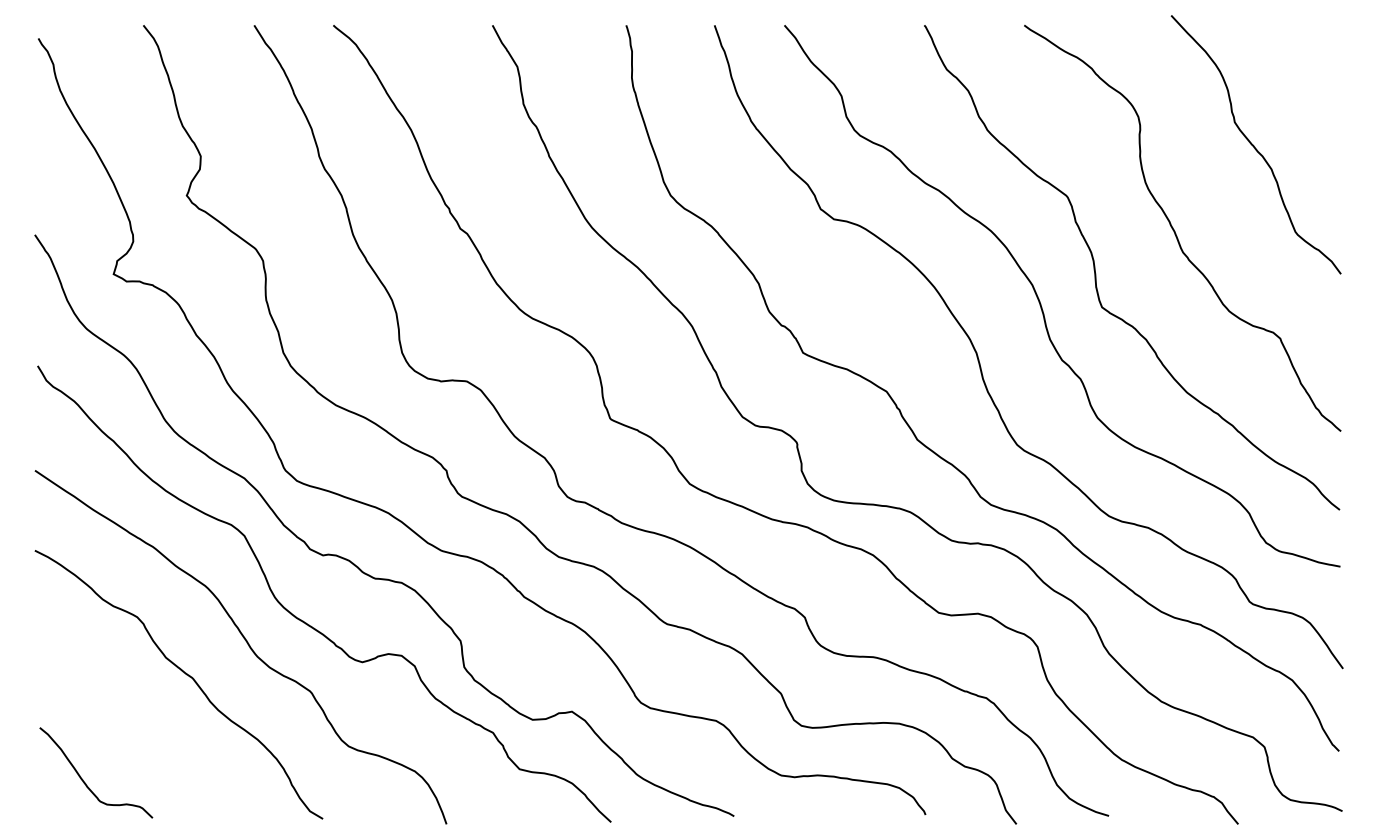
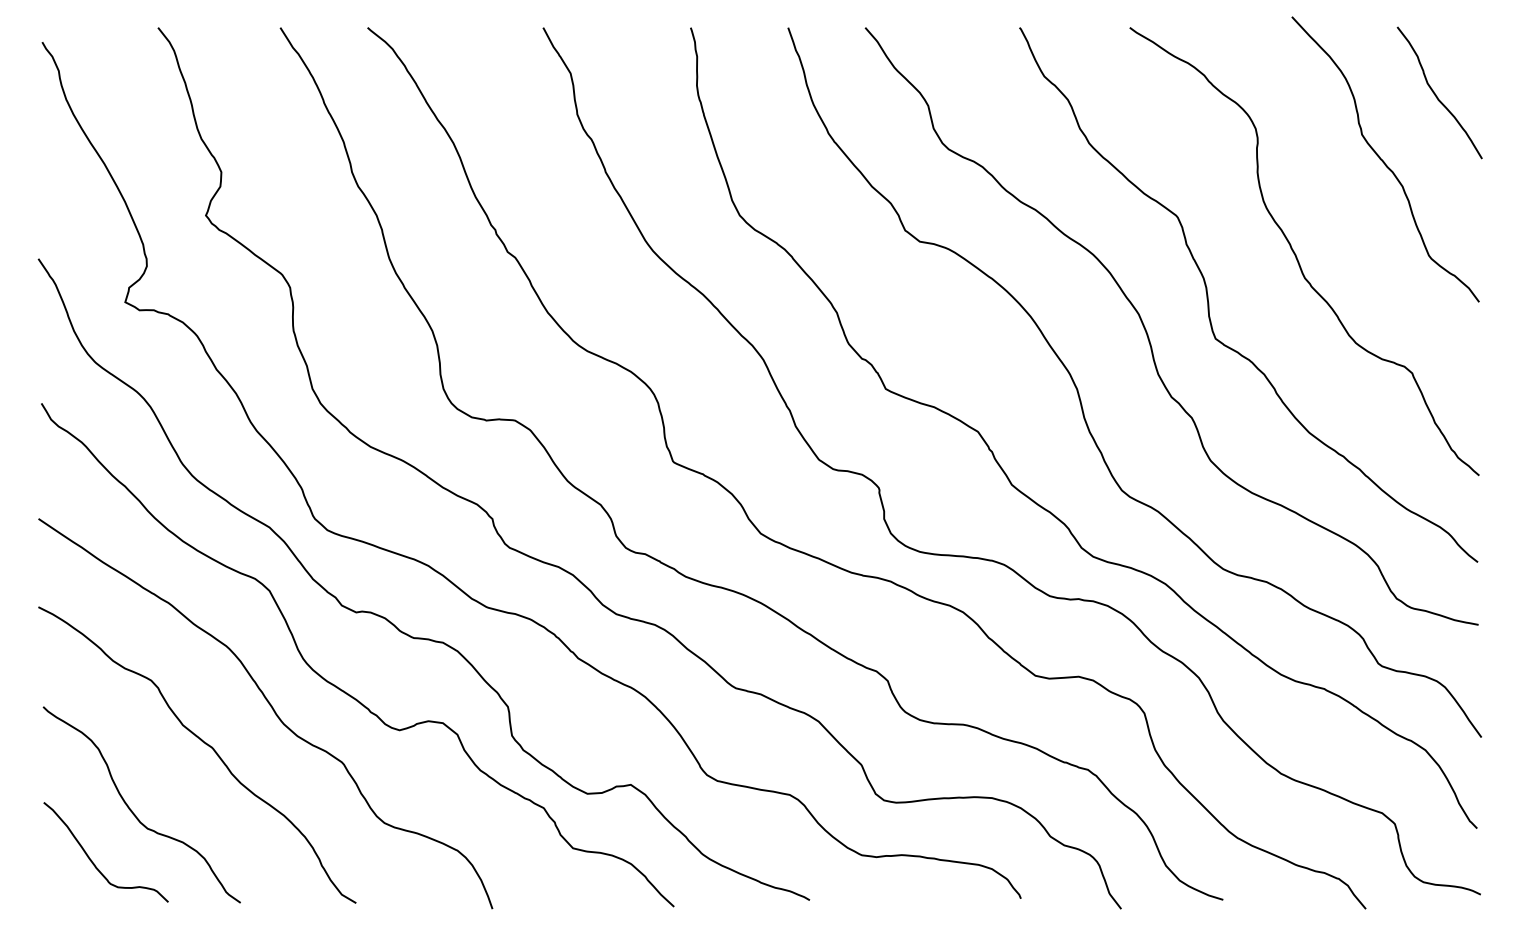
curve: (1302, 85) -> (1436, 94), added
curve: (120, 734) -> (132, 810), added

